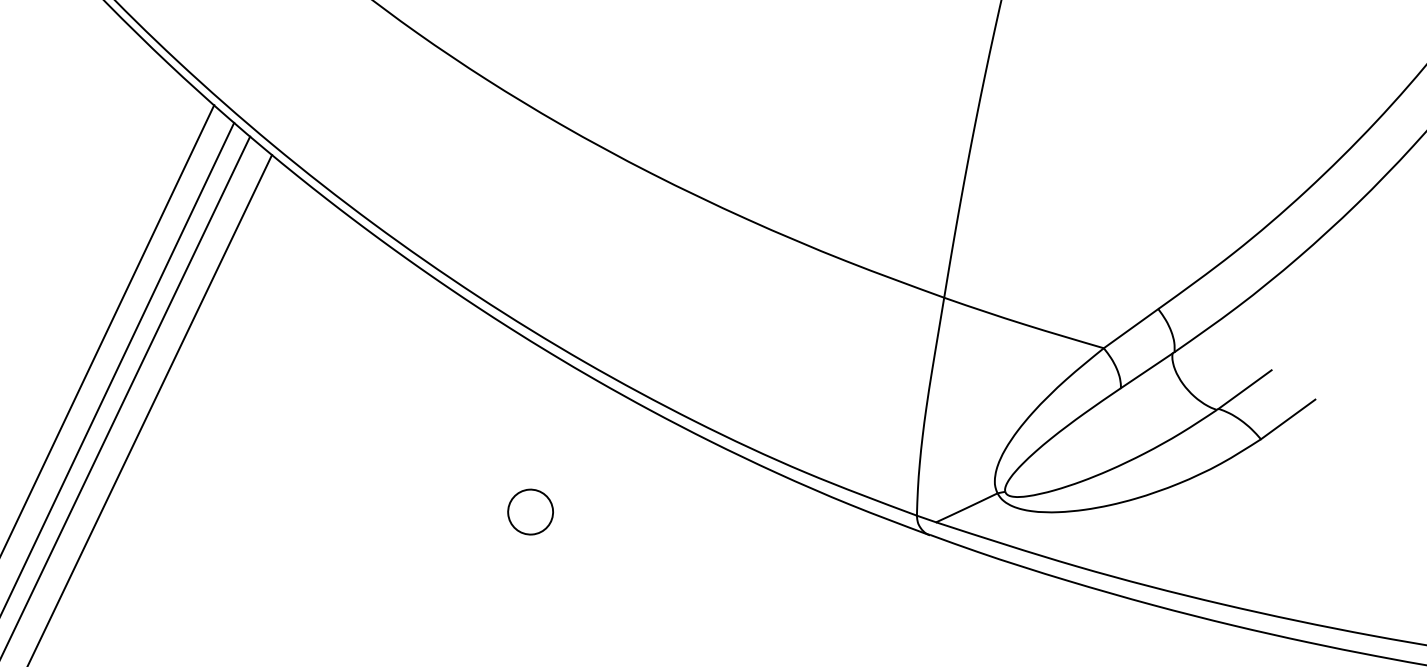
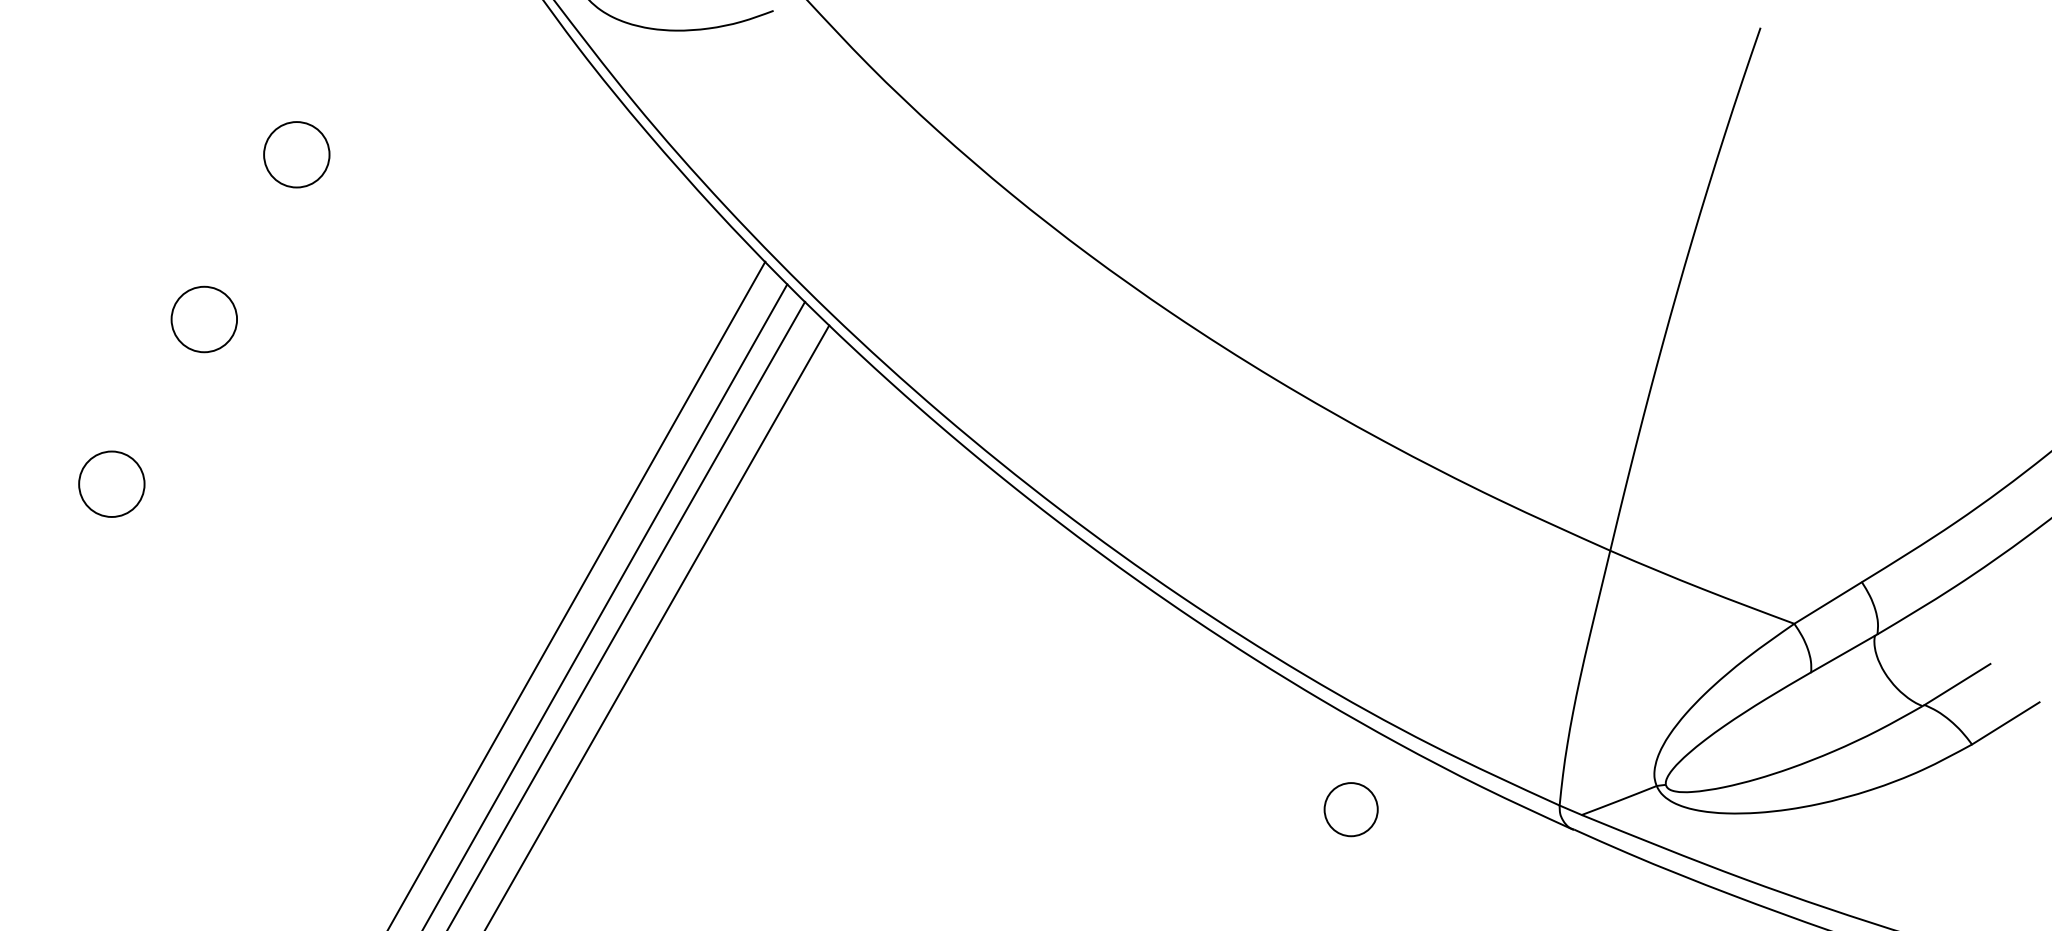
circle: (530, 512) -> (1350, 809), moved

